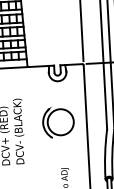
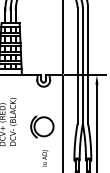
part: (58, 121) -> (42, 126), moved

